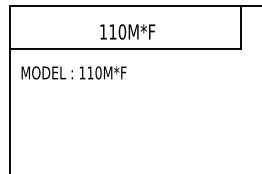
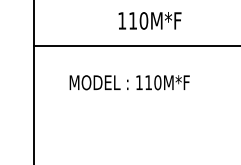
text: (127, 31) -> (149, 20), moved
text: (73, 72) -> (129, 82), moved

